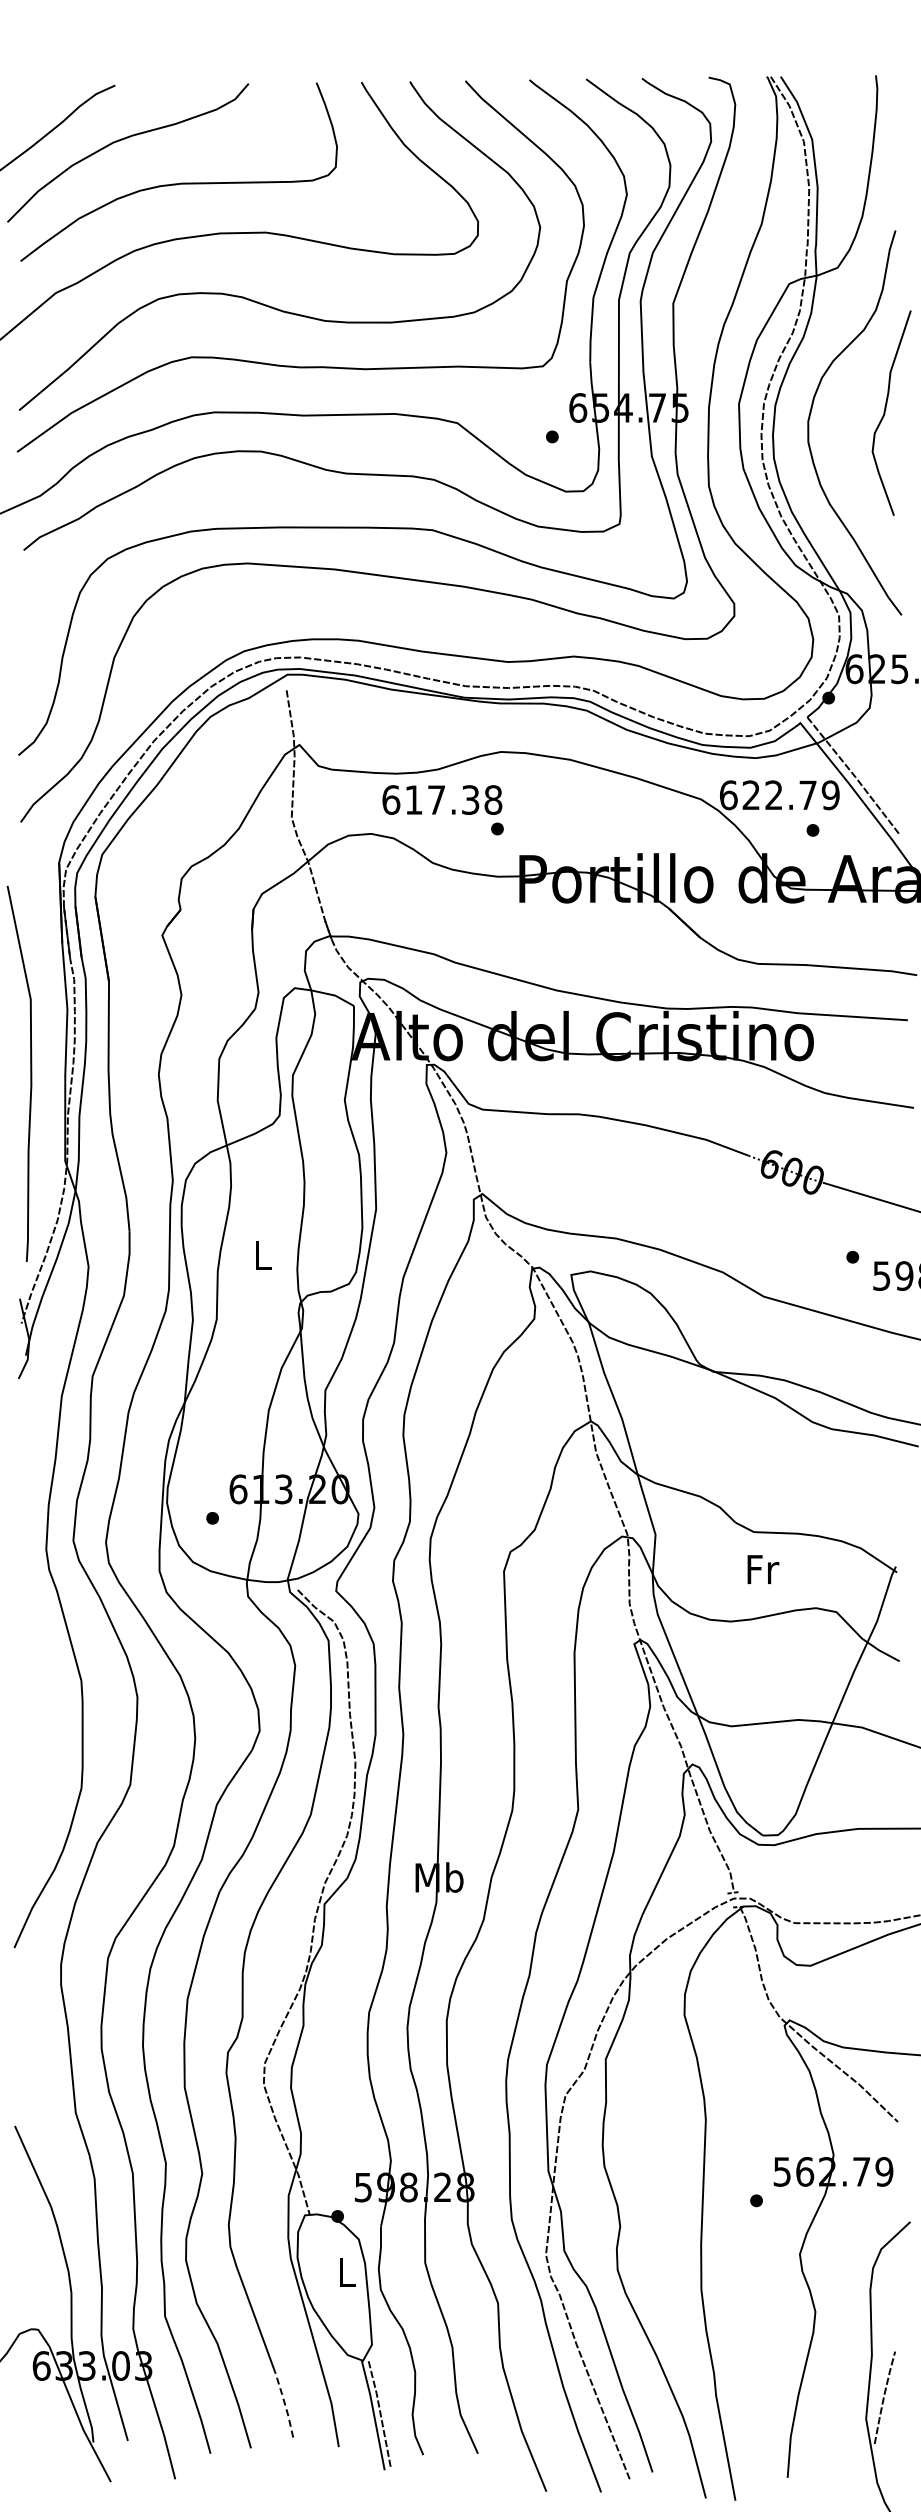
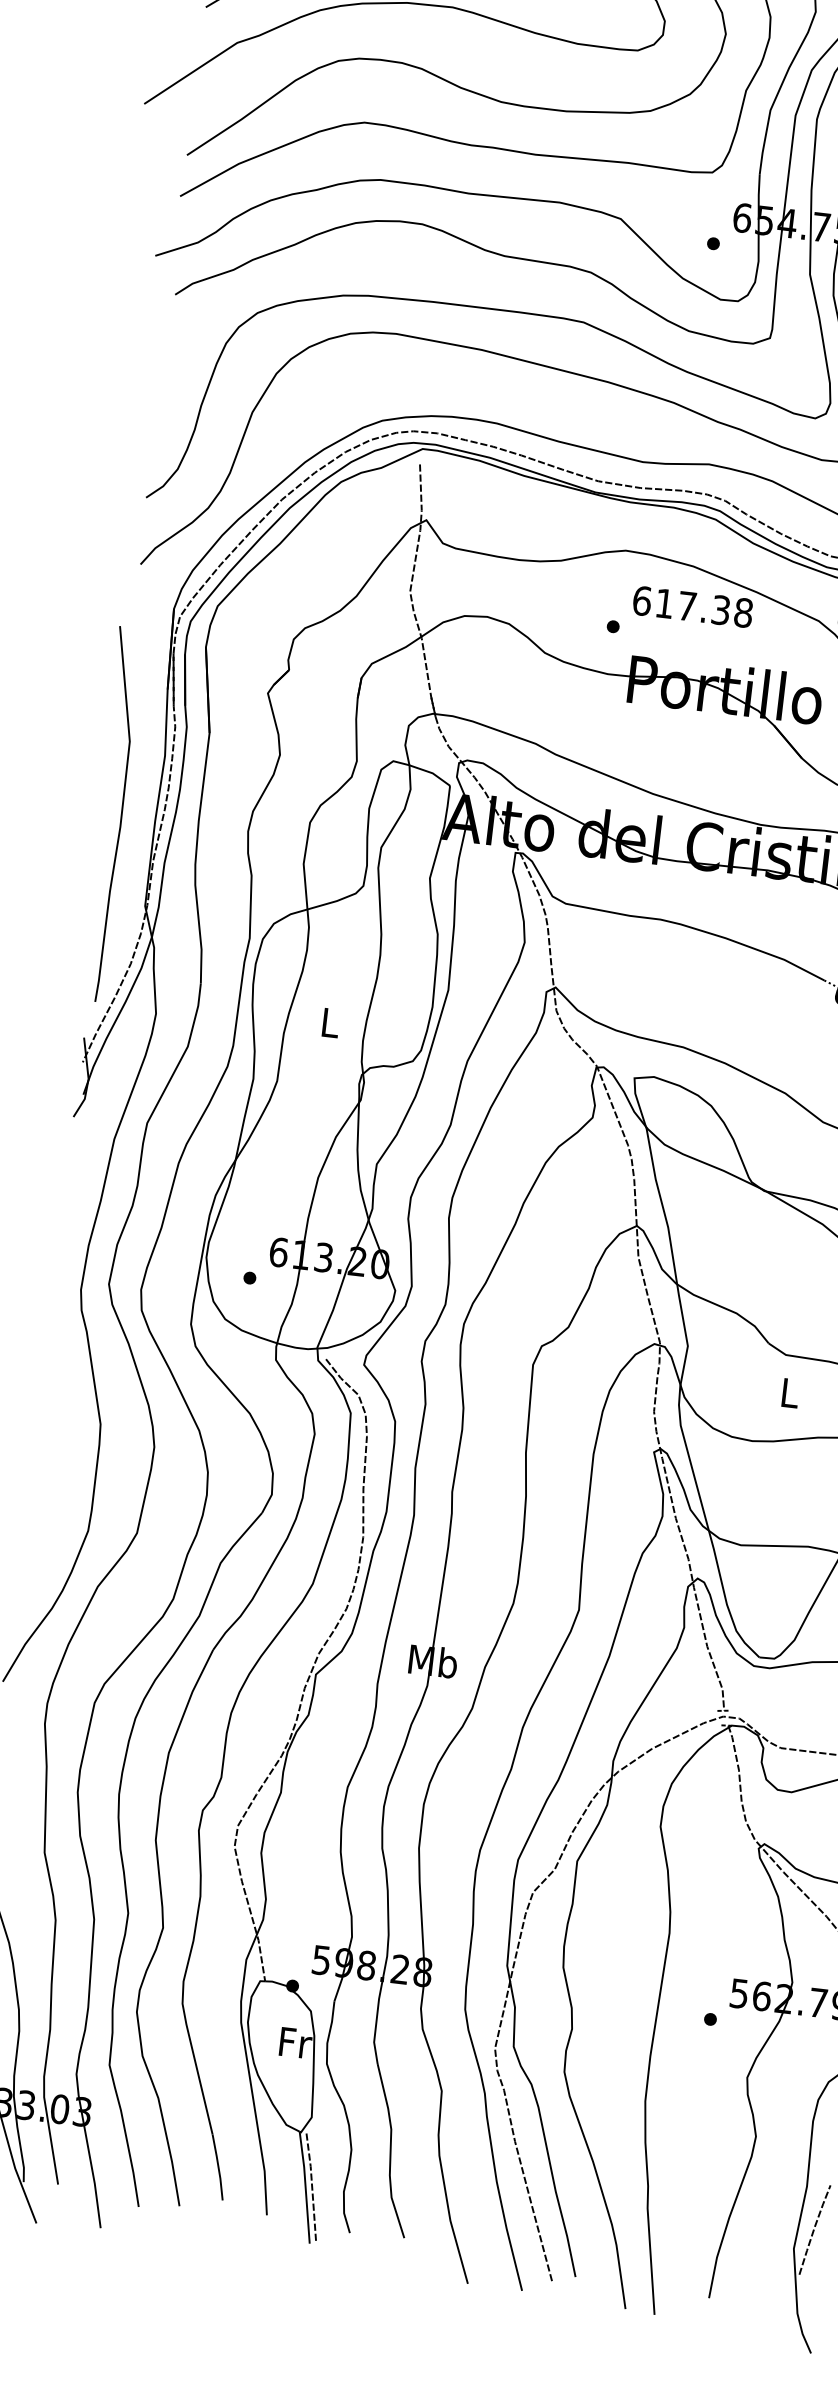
text: (442, 799) -> (693, 606), moved
text: (763, 1569) -> (791, 1393), Fr -> L
text: (347, 2272) -> (295, 2042), L -> Fr
line: (285, 2404) -> (218, 2166), dashed -> solid

